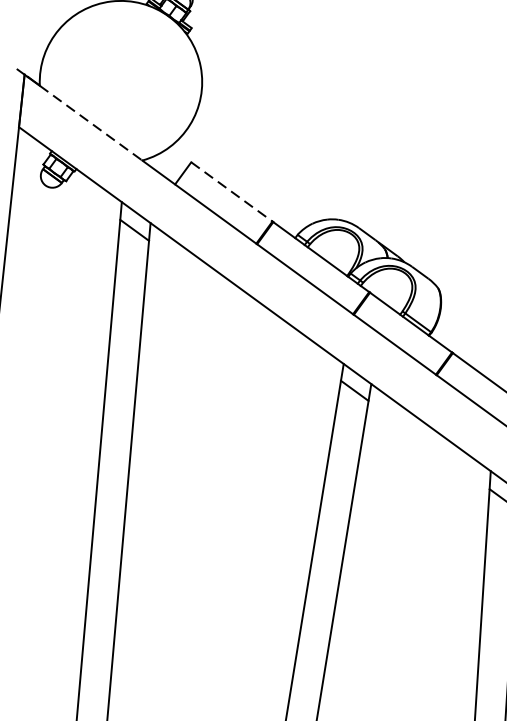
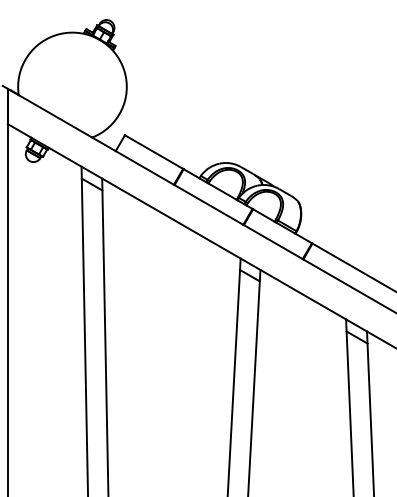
line: (91, 123) -> (55, 116), dashed -> solid
line: (232, 192) -> (154, 152), dashed -> solid

